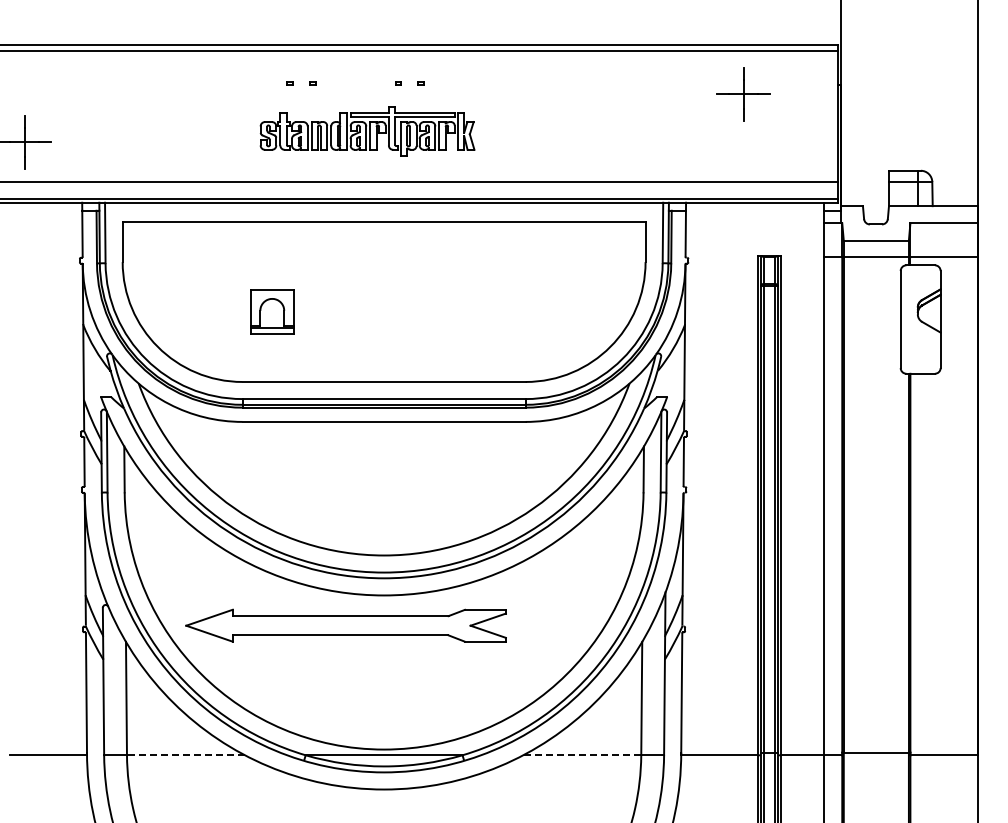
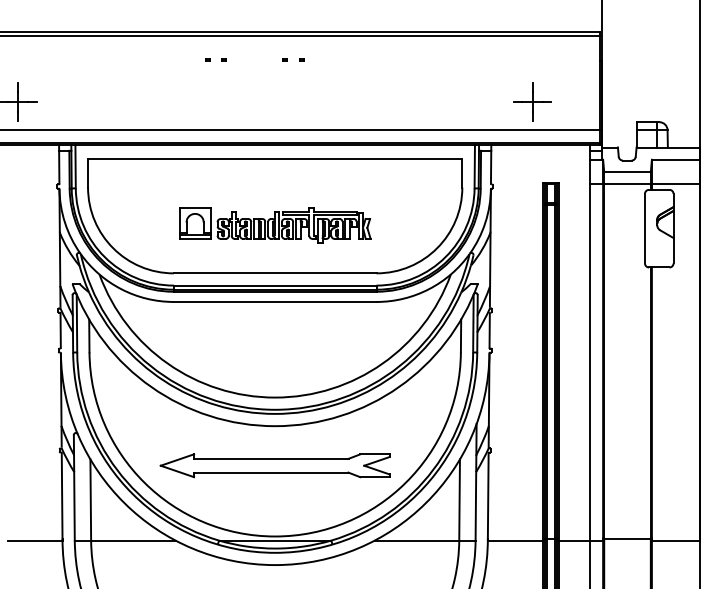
part: (743, 94) -> (532, 101), moved
part: (367, 131) -> (294, 225), moved
part: (345, 625) -> (274, 465), moved
line: (185, 755) -> (133, 540), dashed -> solid
line: (581, 755) -> (416, 540), dashed -> solid

